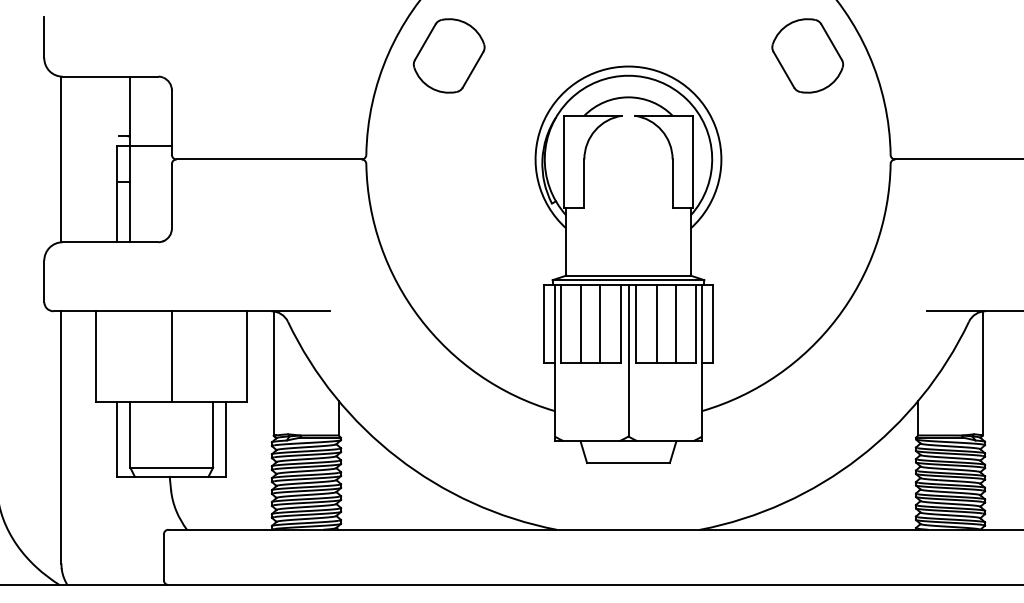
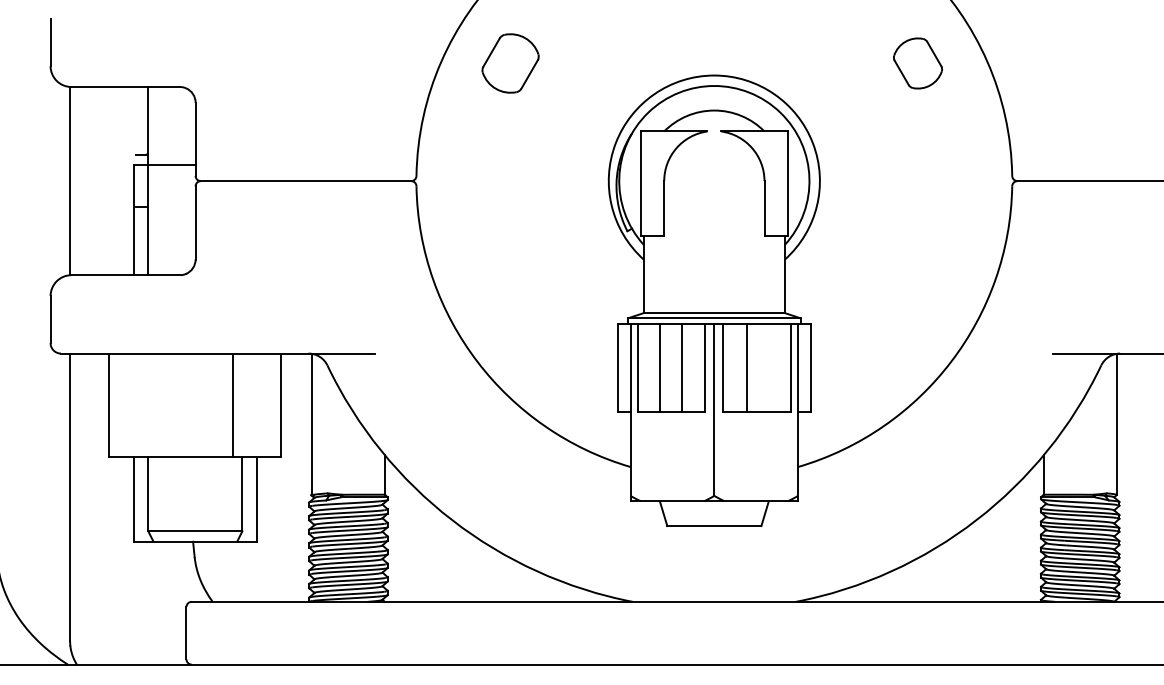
part: (449, 55) -> (510, 63), size x0.7
part: (807, 55) -> (917, 63), size x0.6
line: (676, 323) -> (768, 367), removed
line: (171, 356) -> (233, 404), moved

